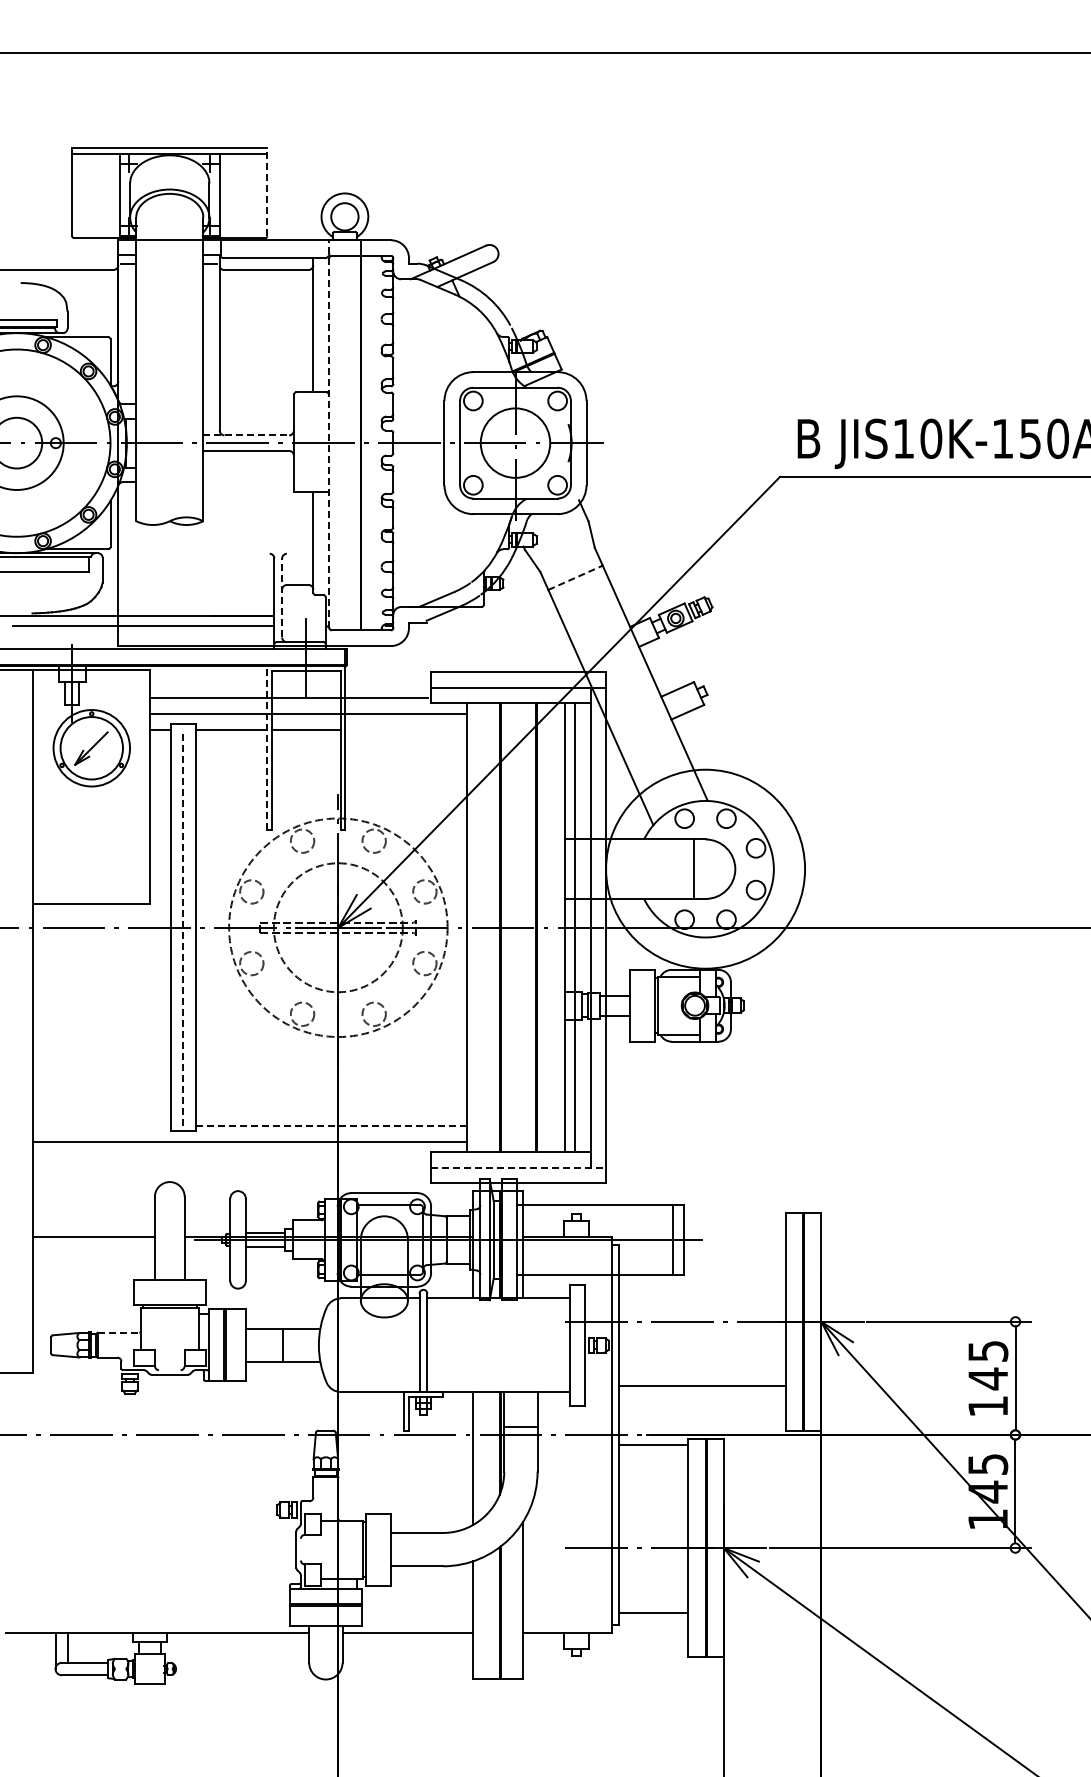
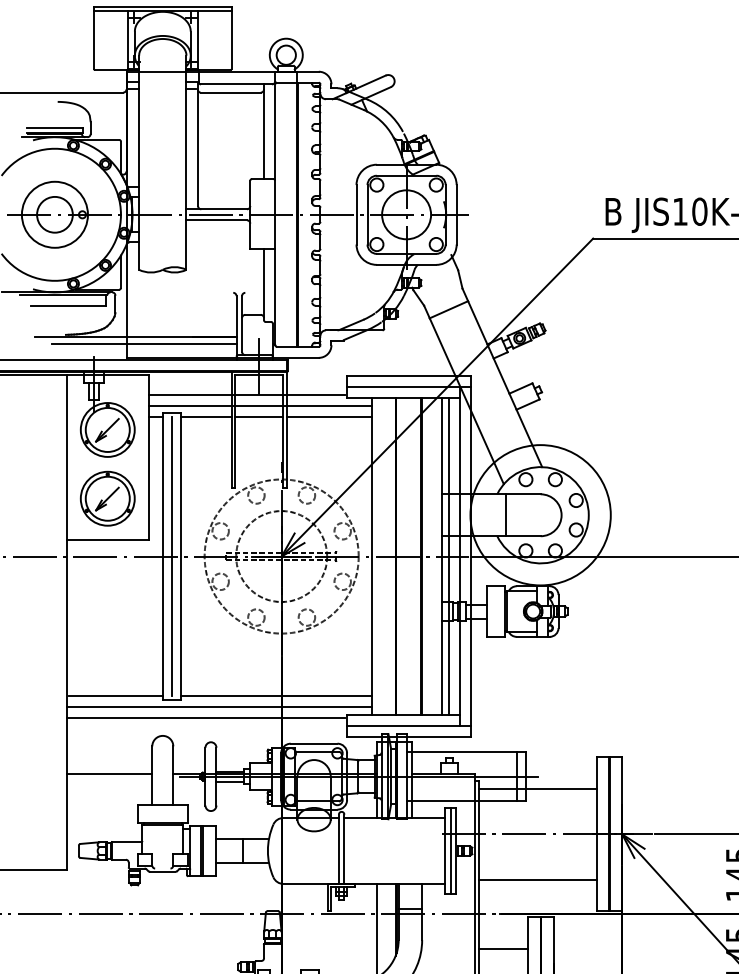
line: (267, 191) -> (231, 37), dashed -> solid
line: (329, 434) -> (275, 208), dashed -> solid
line: (246, 435) -> (216, 209), dashed -> solid
line: (575, 577) -> (448, 309), dashed -> solid
line: (282, 597) -> (242, 323), dashed -> solid
line: (406, 729) -> (329, 416), added
line: (267, 748) -> (231, 430), dashed -> solid
part: (91, 845) -> (107, 498), added
line: (694, 868) -> (506, 514), moved
line: (183, 927) -> (172, 556), dashed -> solid
line: (103, 1125) -> (116, 696), added
line: (331, 1125) -> (276, 696), dashed -> solid
line: (230, 1157) -> (205, 718), added
line: (518, 1167) -> (408, 725), dashed -> solid
line: (701, 1257) -> (537, 789), added
line: (118, 1332) -> (126, 841), dashed -> solid
line: (577, 1344) -> (450, 850), added
line: (653, 1444) -> (503, 948), moved

